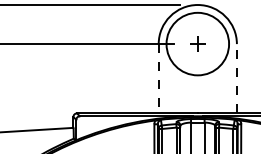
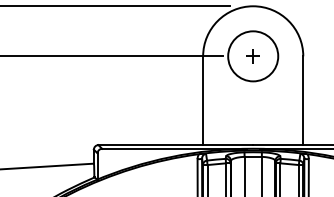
part: (197, 44) -> (252, 56), size x0.71
circle: (198, 44) -> (253, 56), size x0.62
line: (237, 78) -> (303, 100), dashed -> solid
line: (158, 79) -> (203, 101), dashed -> solid

